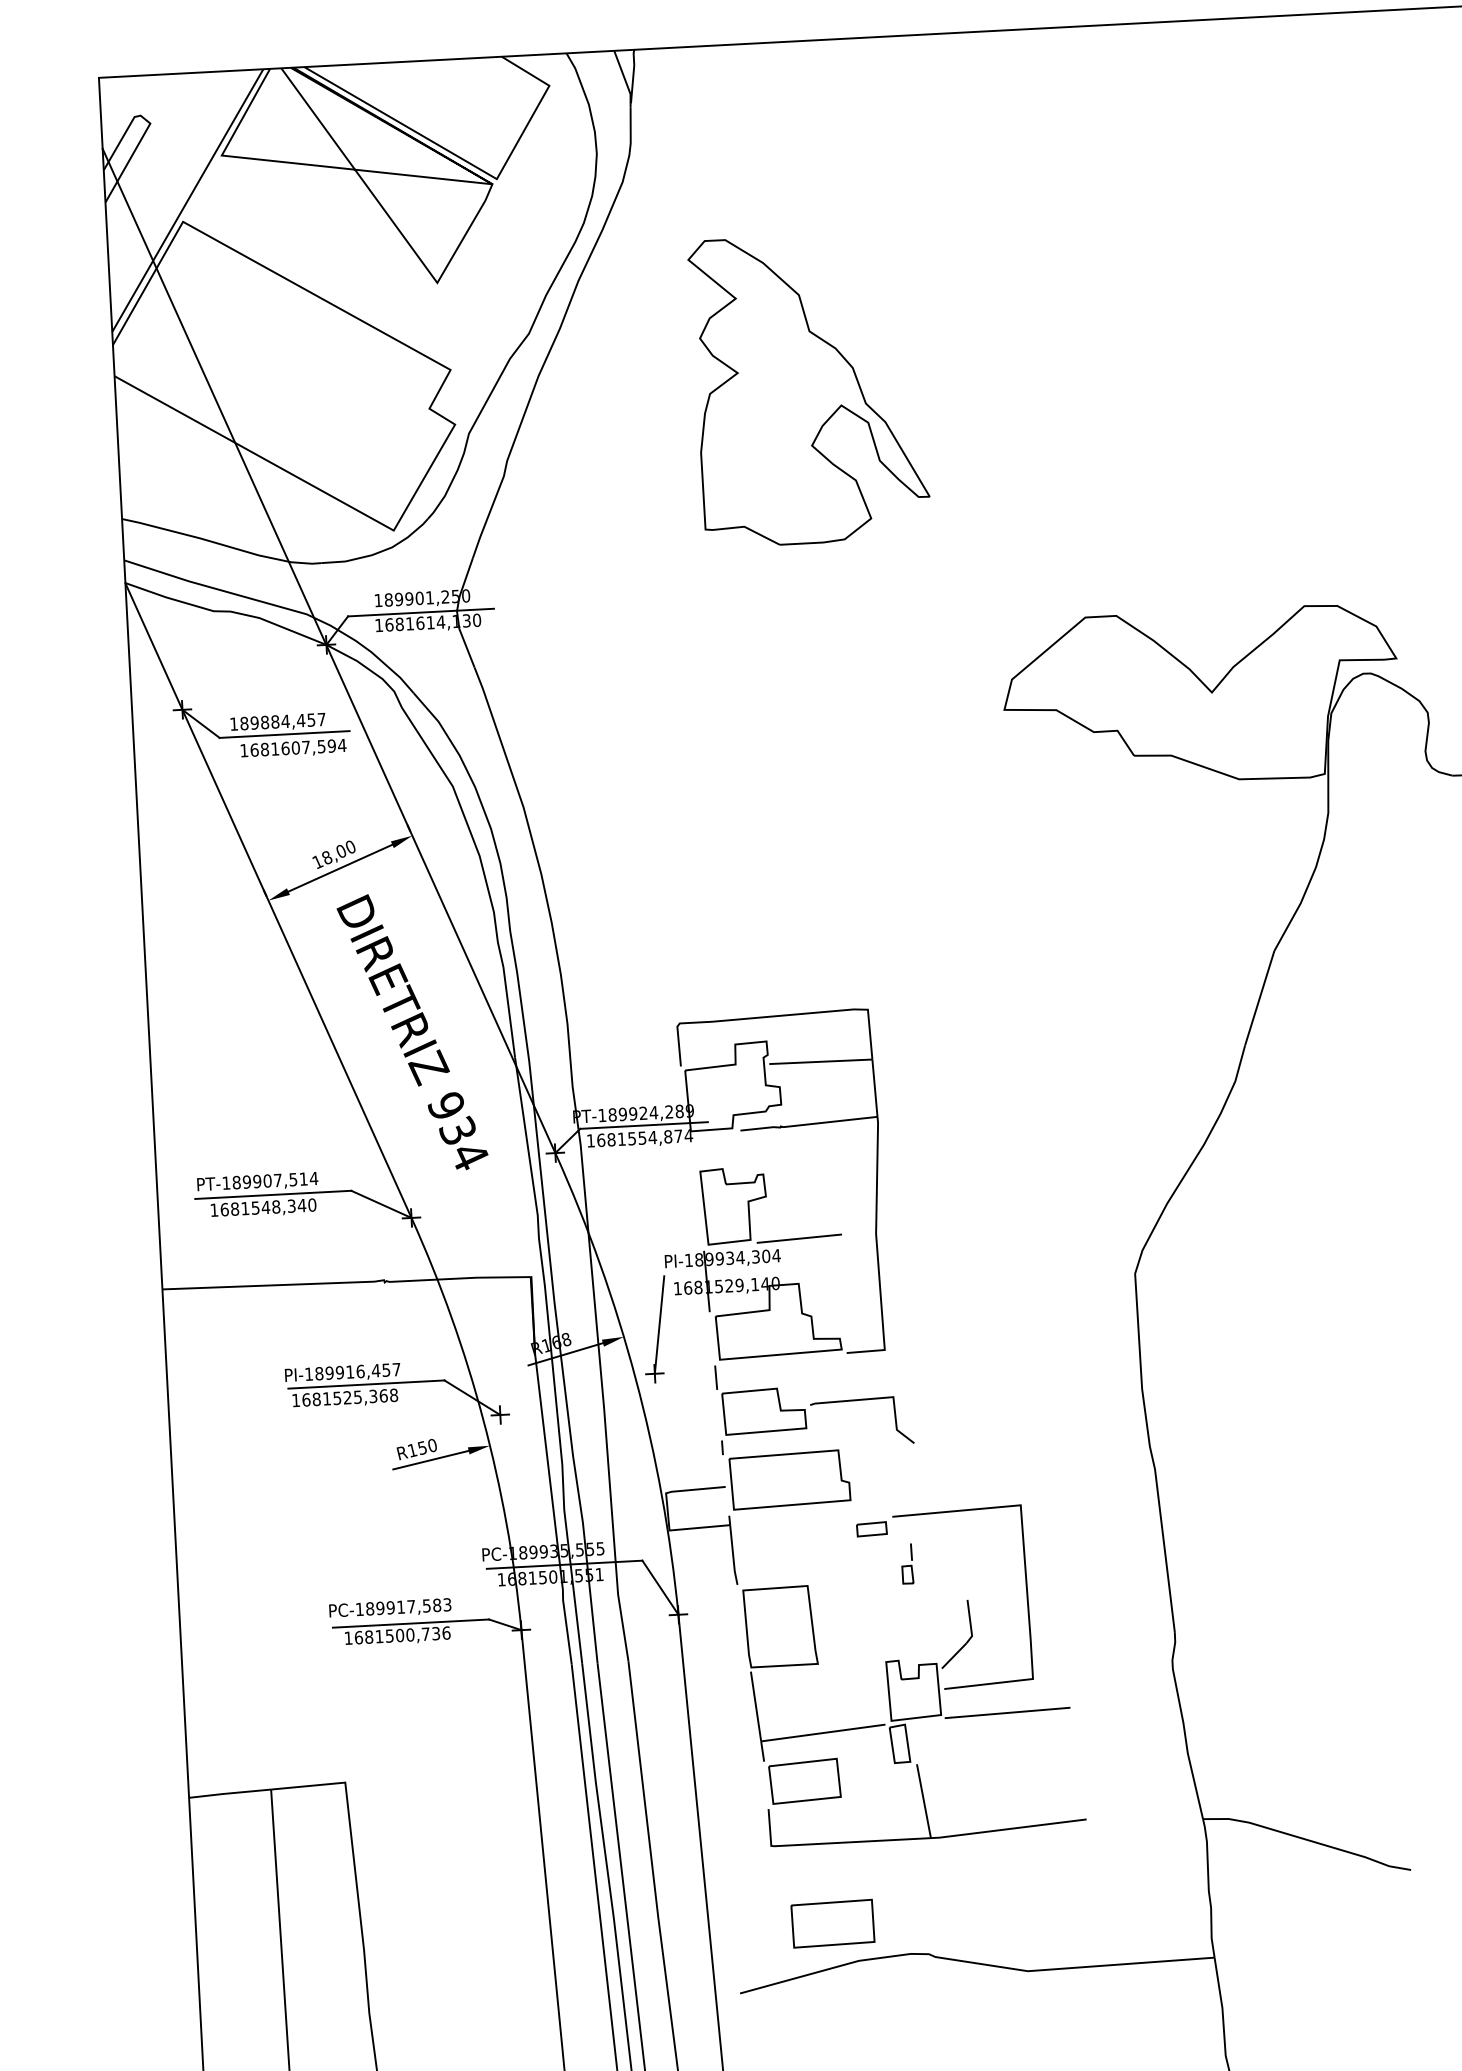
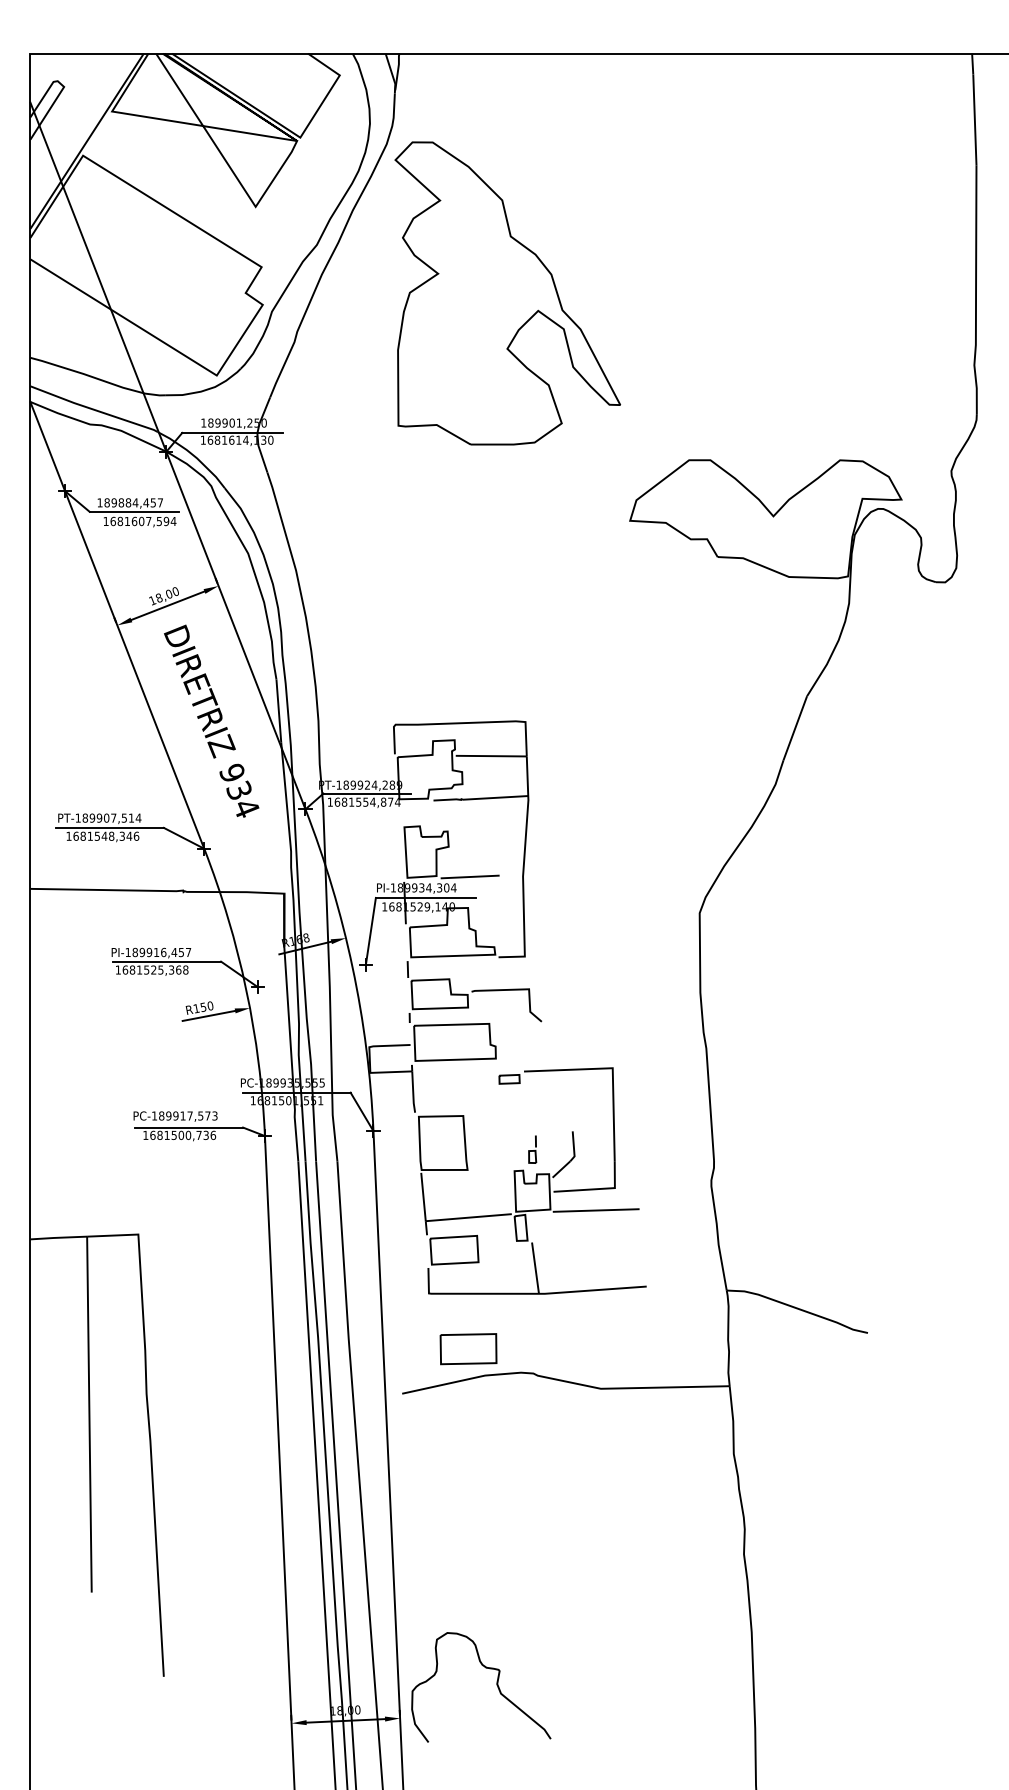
part: (809, 389) -> (507, 293), size x1.43
text: (312, 1203) -> (136, 835), 1681548,340 -> 1681548,346
line: (736, 1271) -> (425, 897), added
part: (907, 1564) -> (532, 1149), moved
text: (436, 1604) -> (207, 1115), PC-189917,583 -> PC-189917,573

